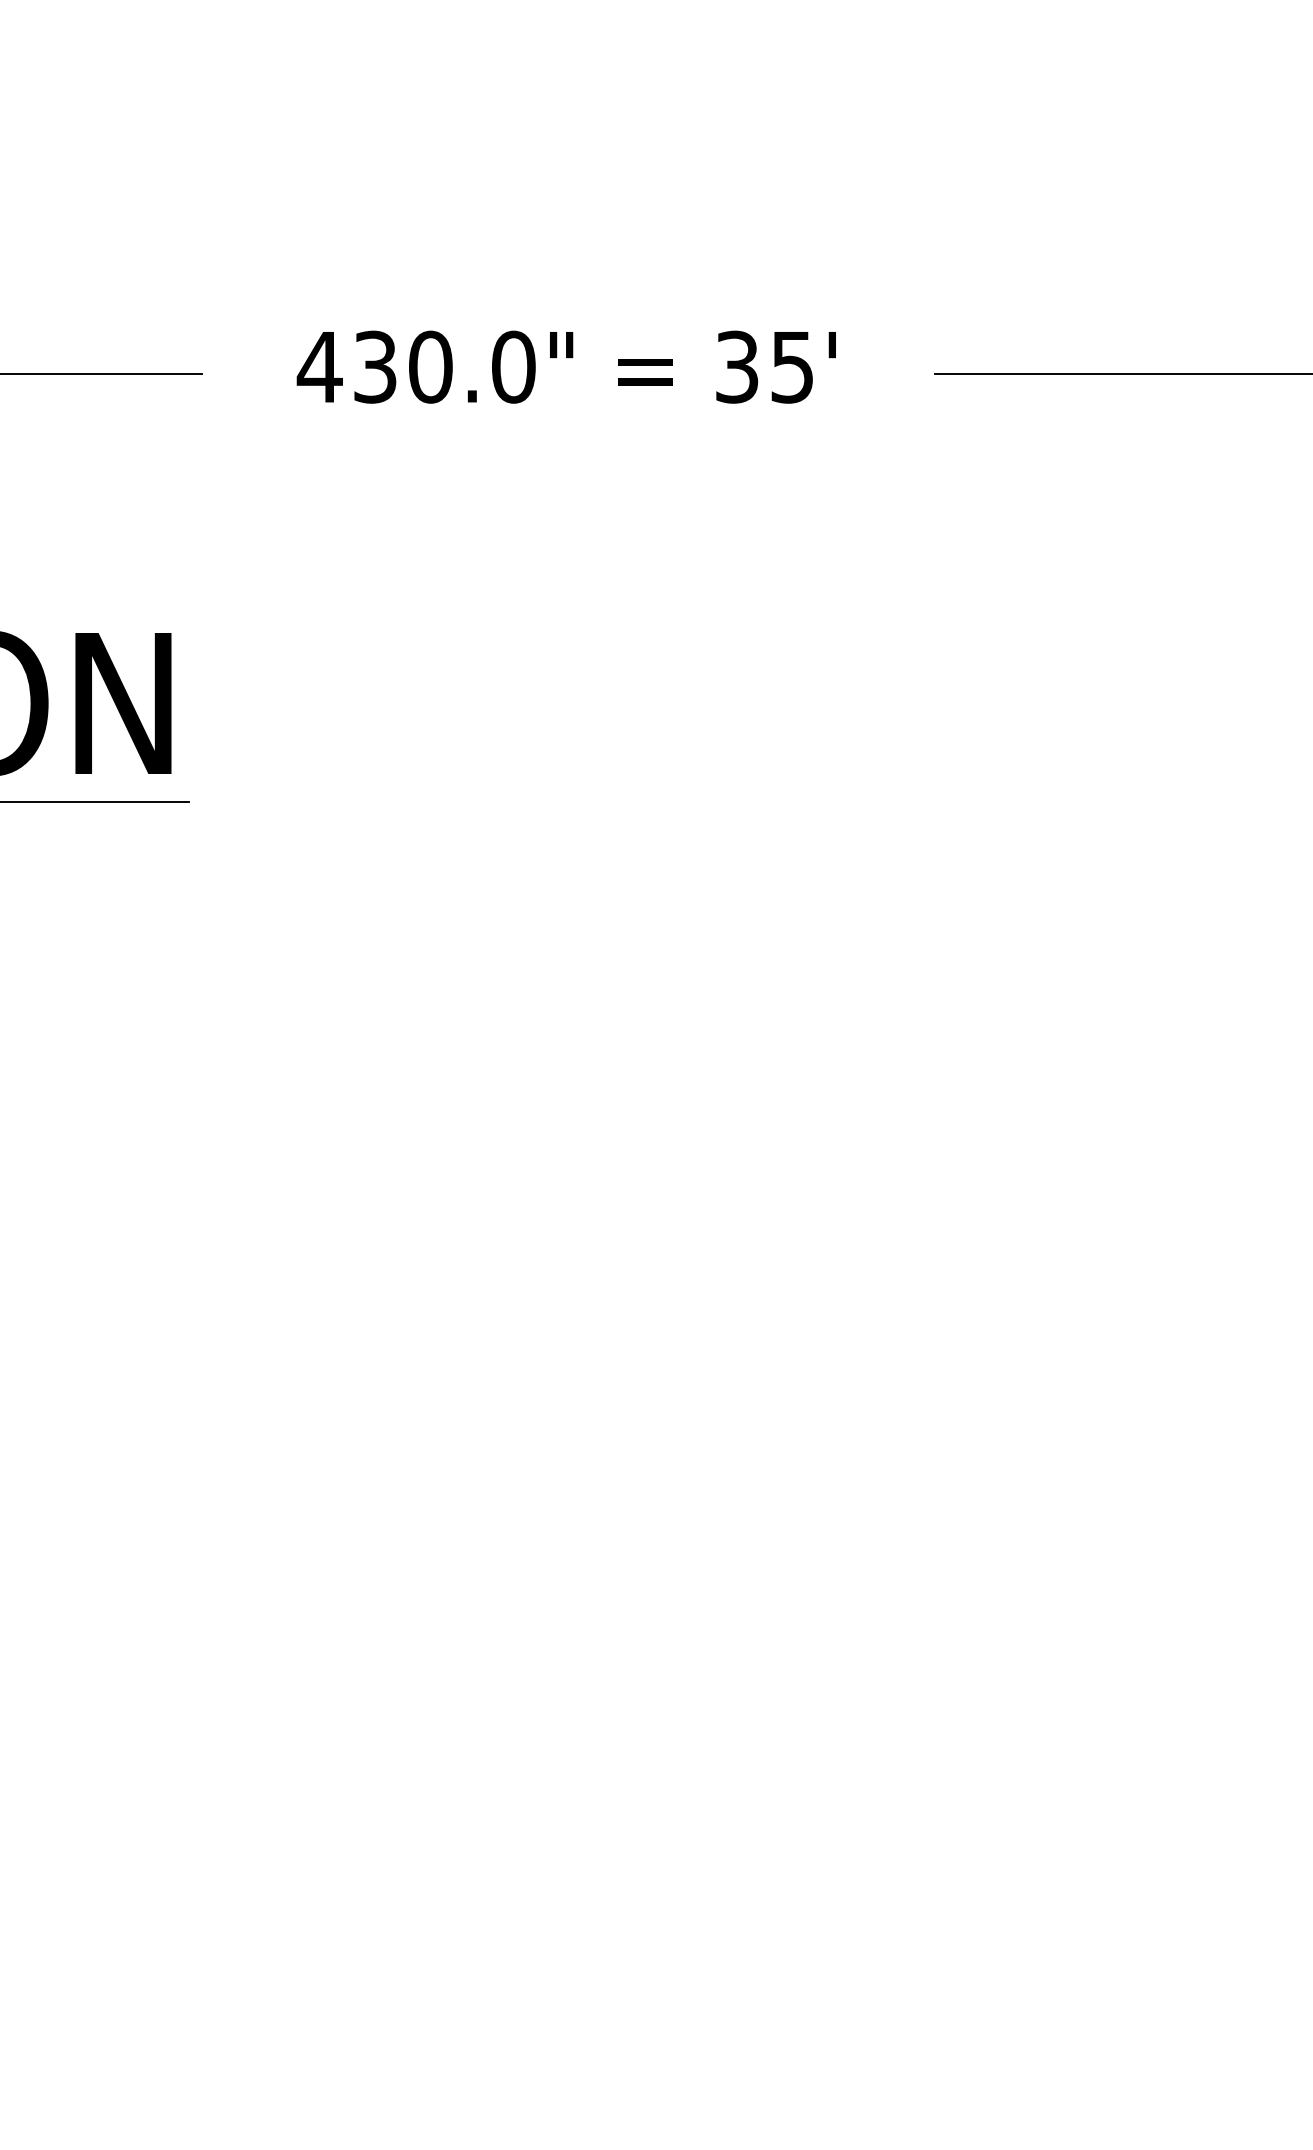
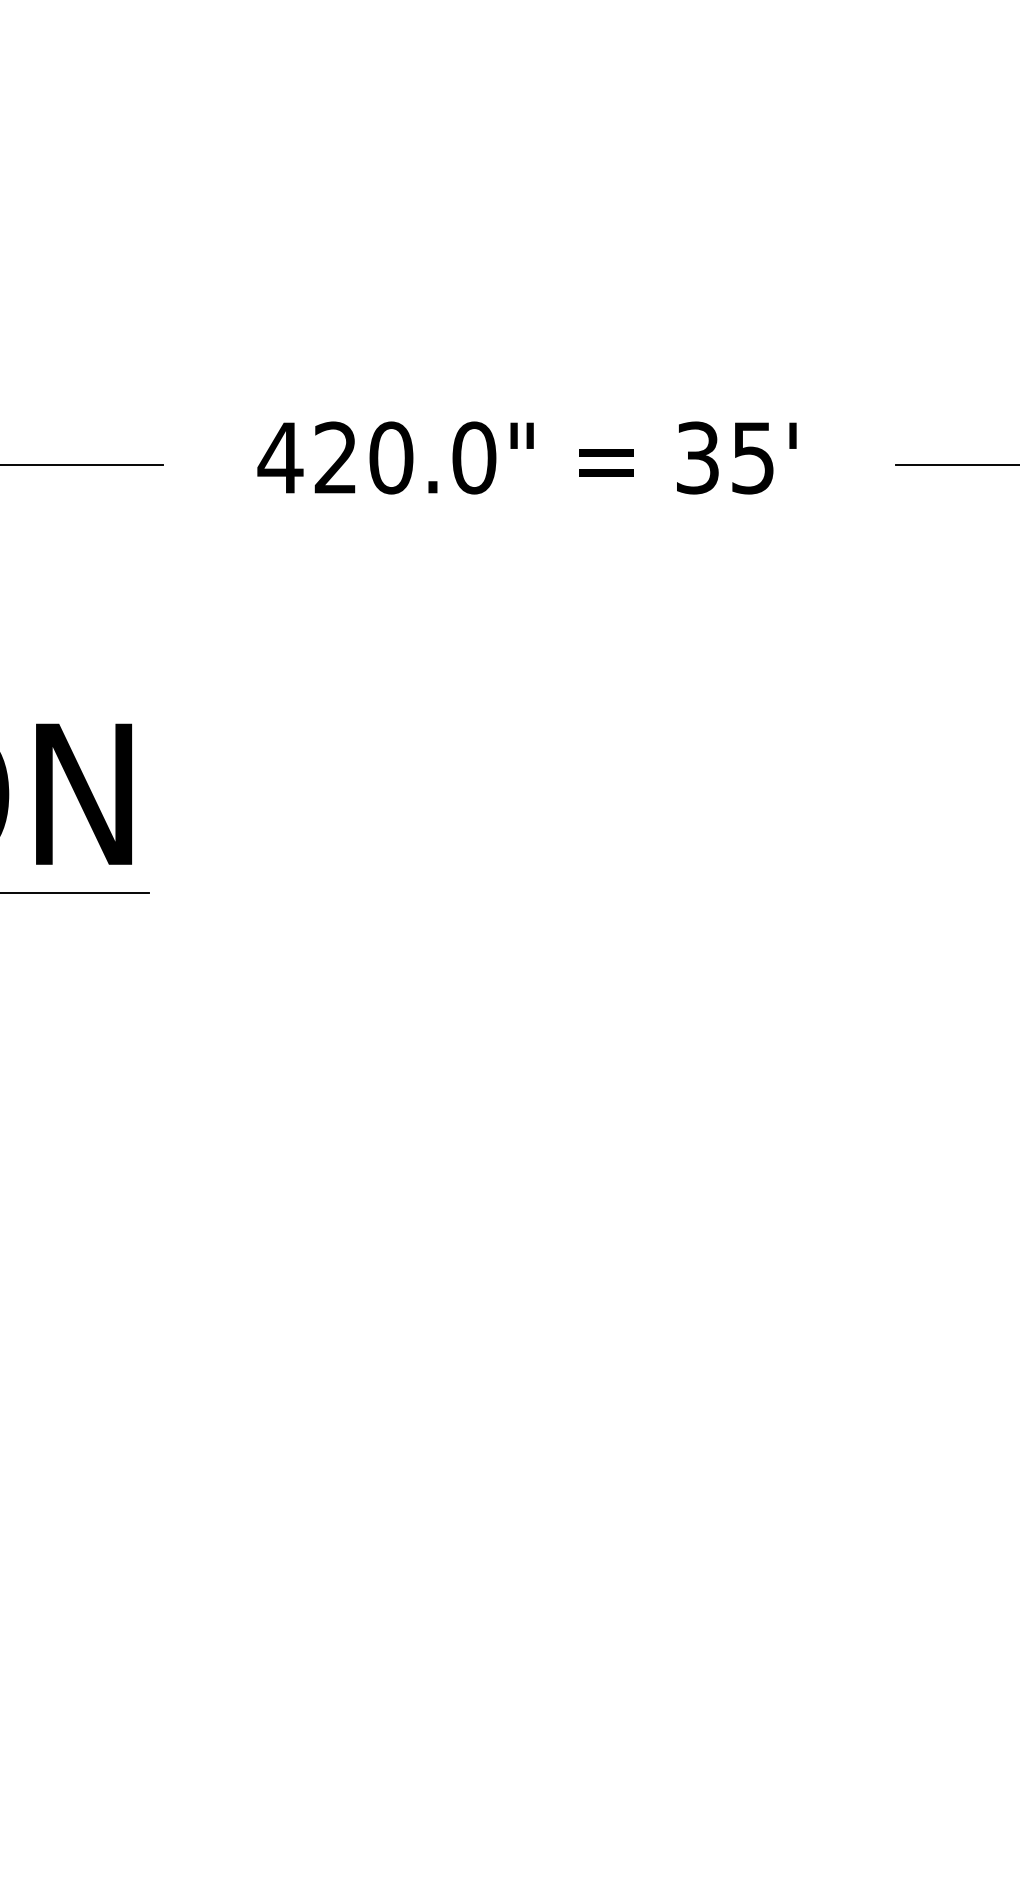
text: (375, 366) -> (336, 457), 430.0" -> 420.0"

